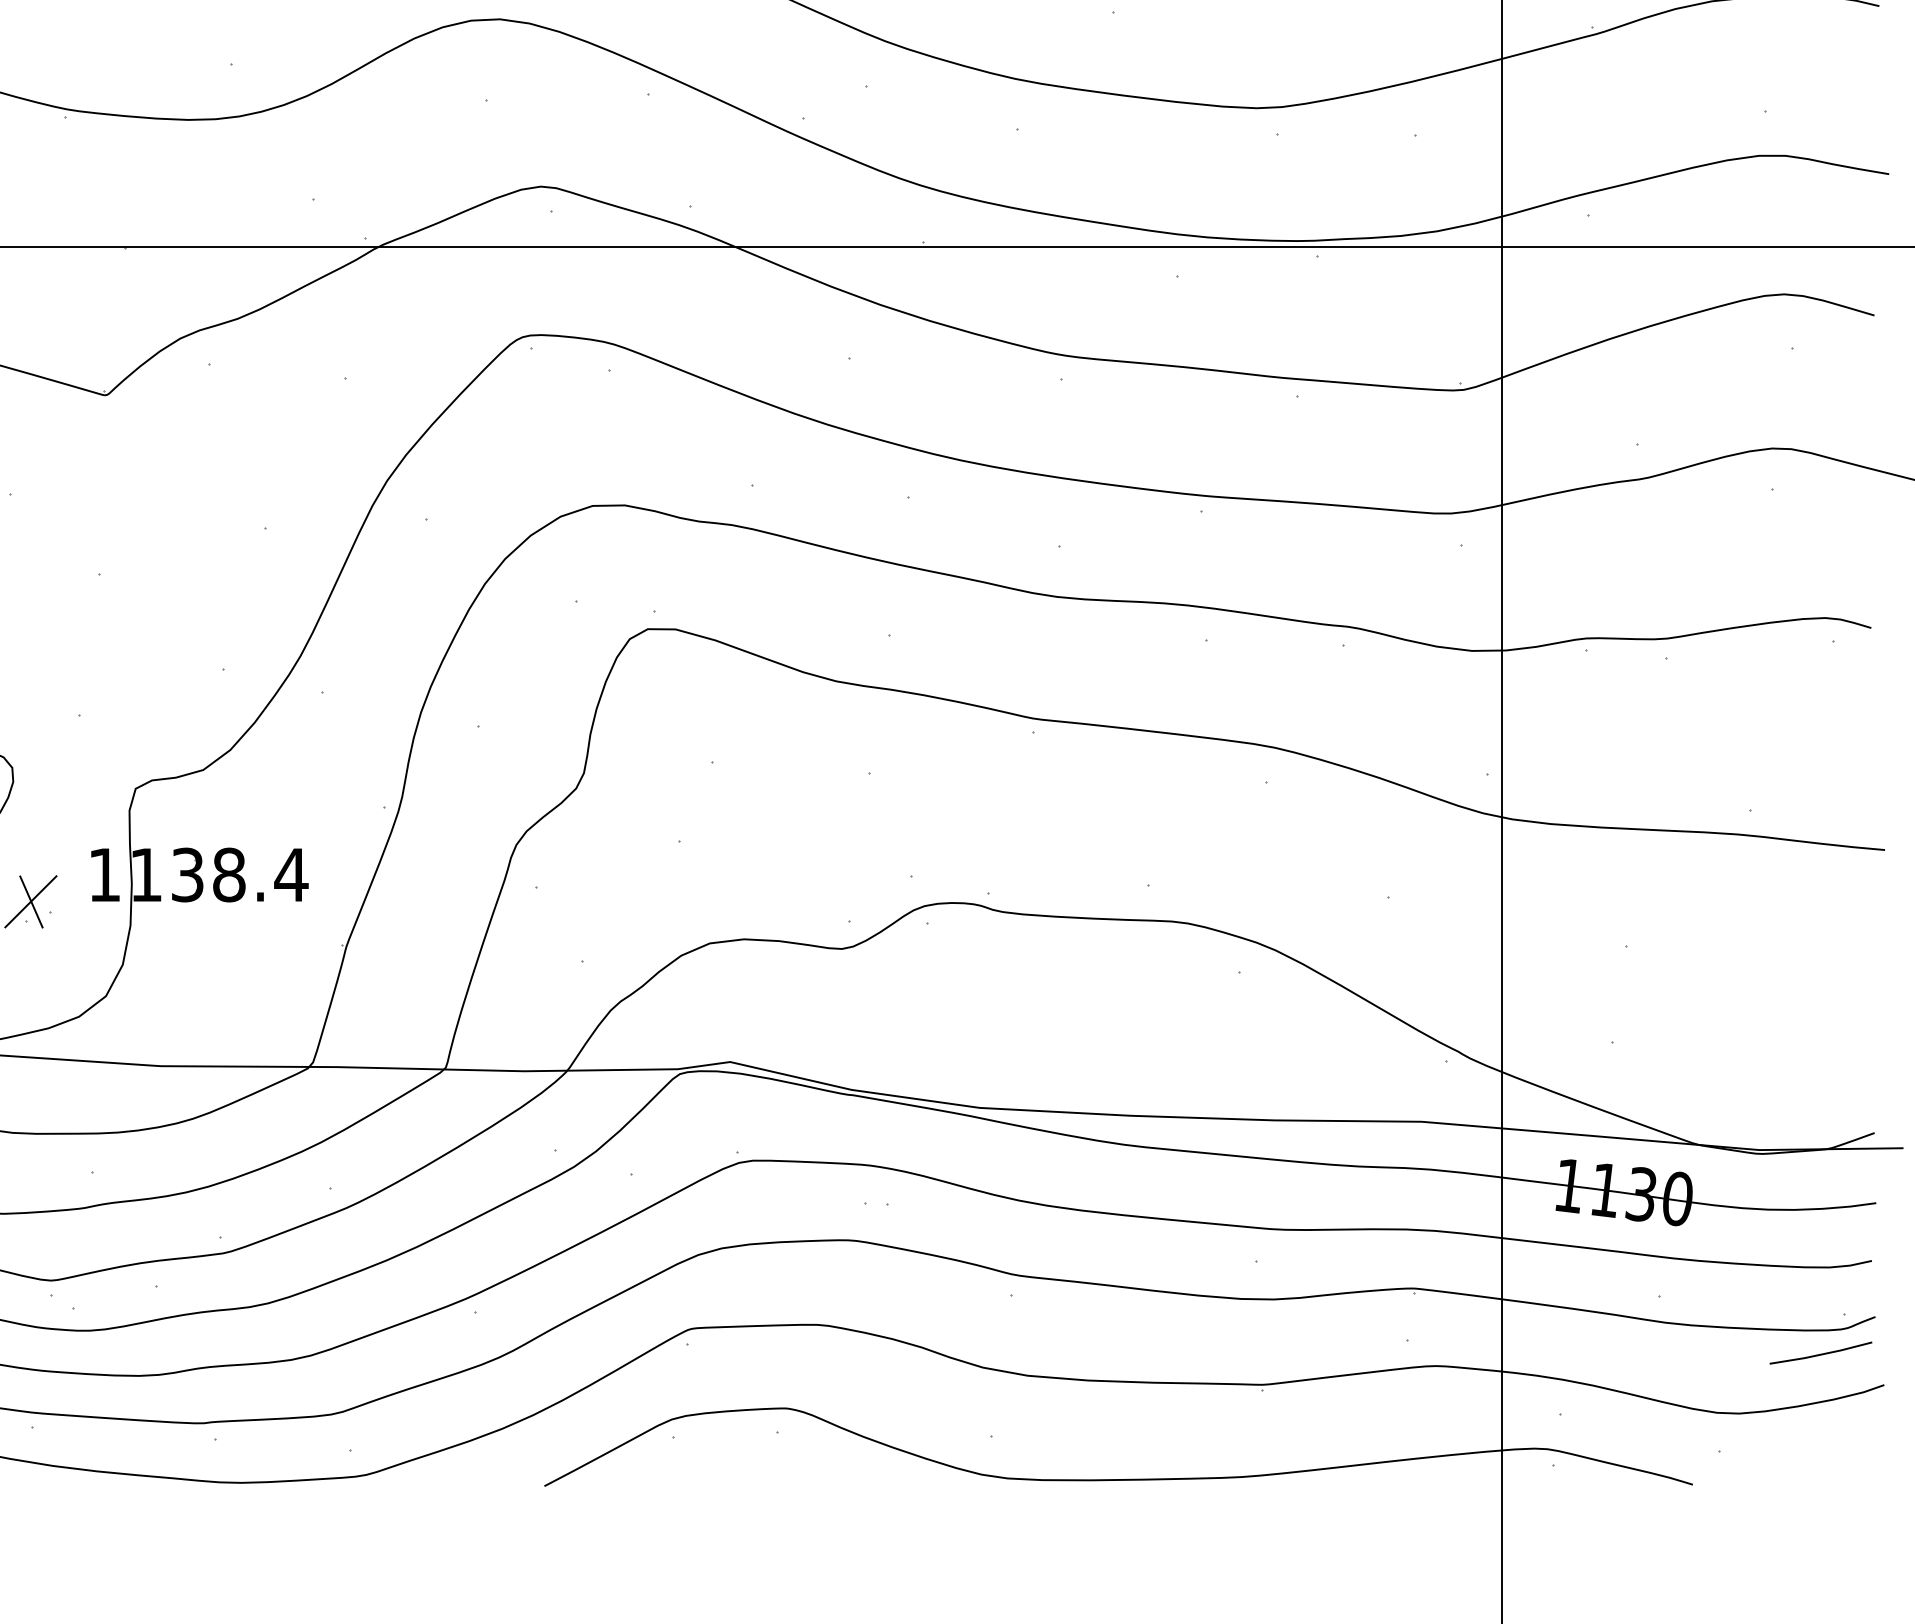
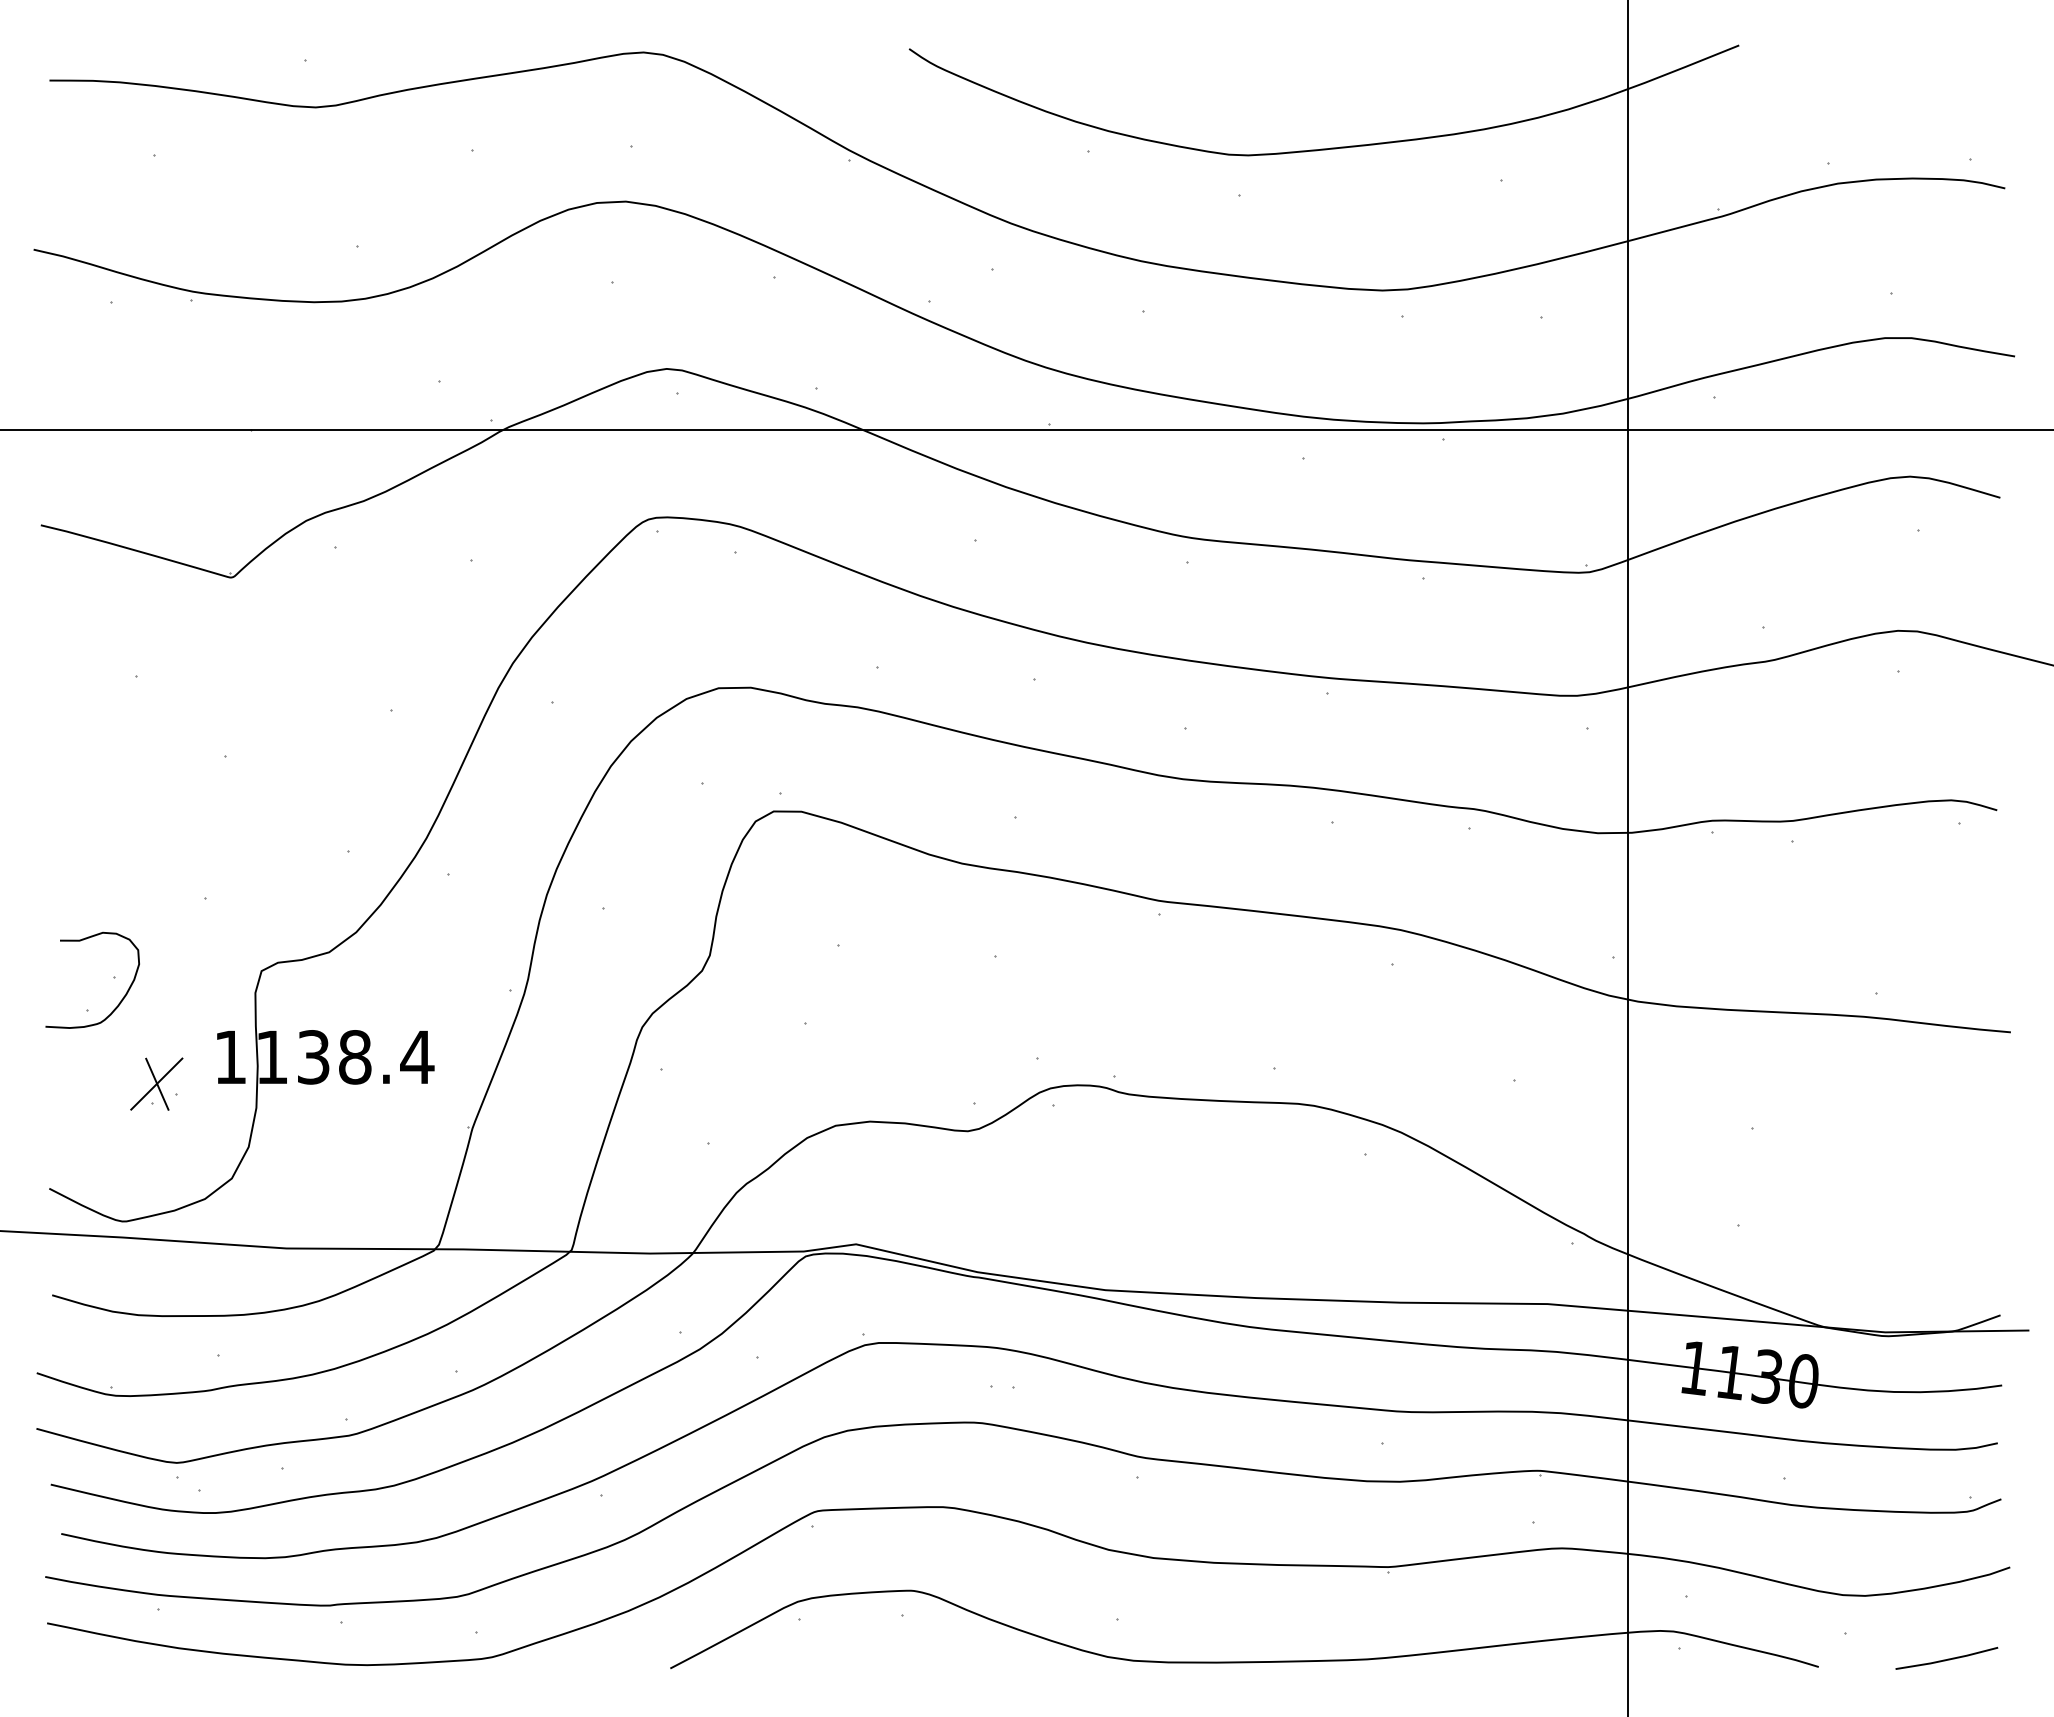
line: (1821, 1353) -> (1947, 1658), moved

